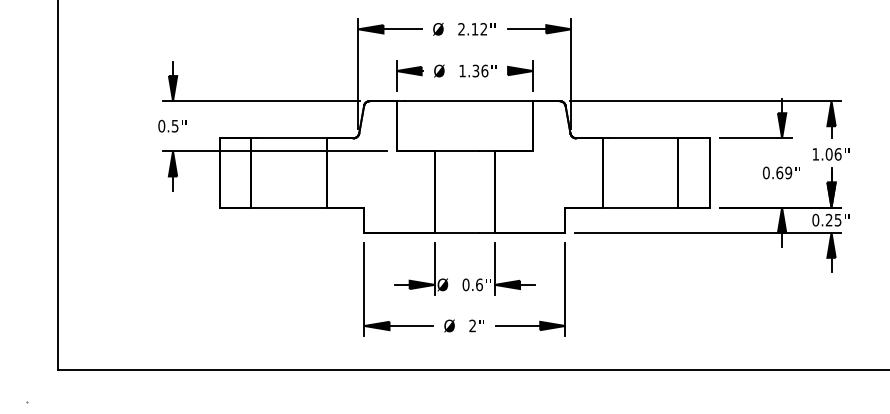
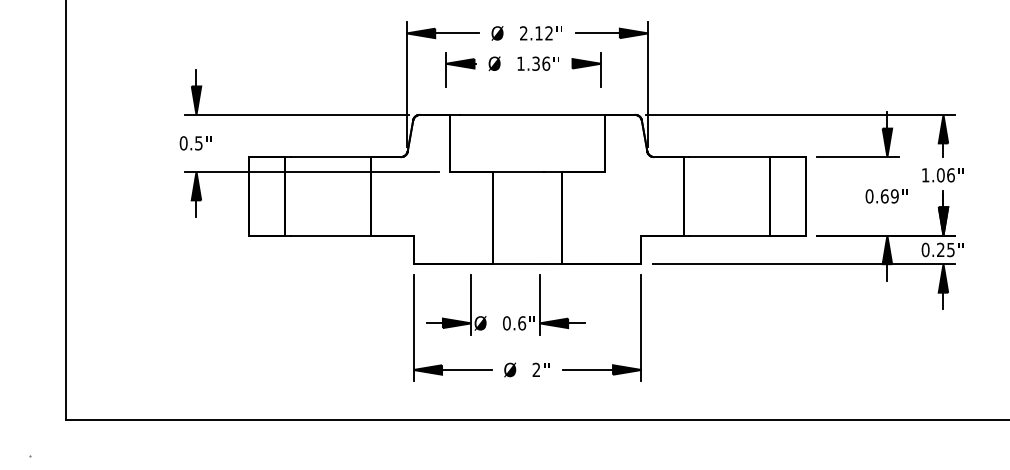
part: (464, 76) -> (523, 69), moved
part: (464, 278) -> (505, 316), moved

